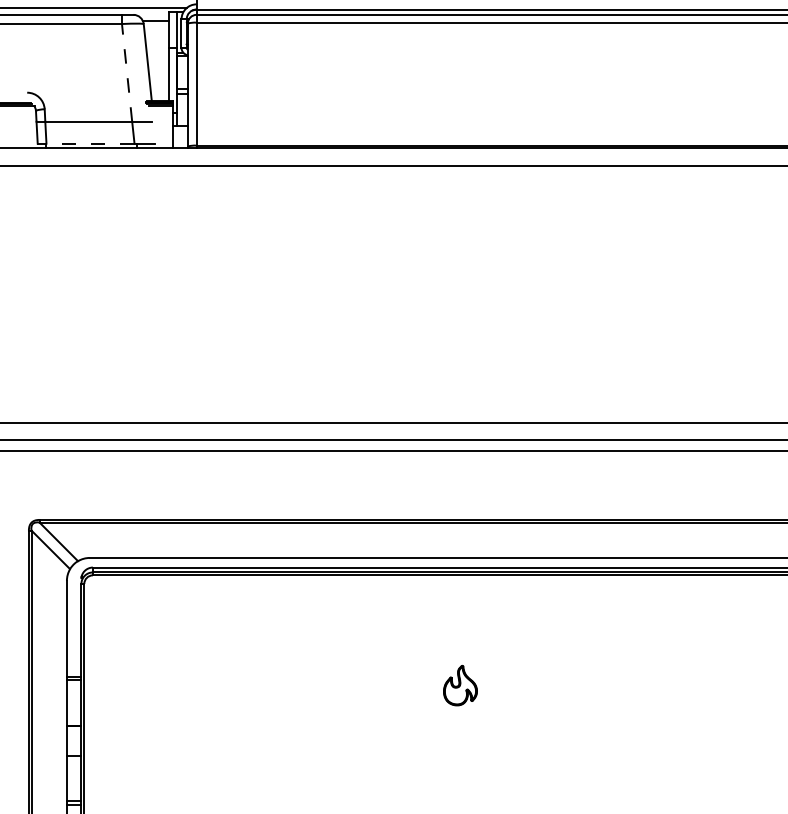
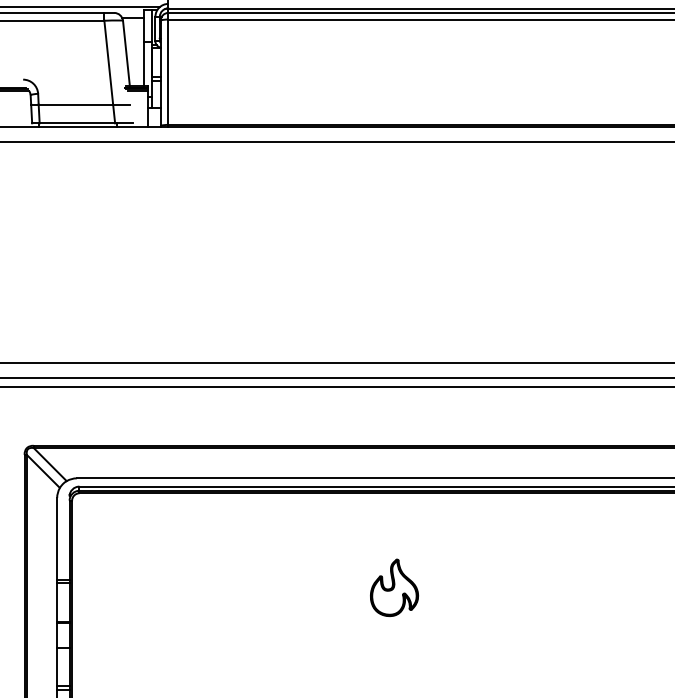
line: (127, 72) -> (109, 62), dashed -> solid
line: (90, 143) -> (77, 123), dashed -> solid
part: (460, 685) -> (394, 587), size x1.67

